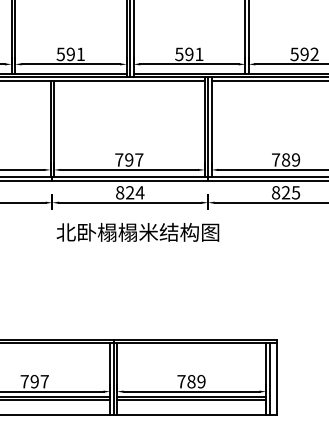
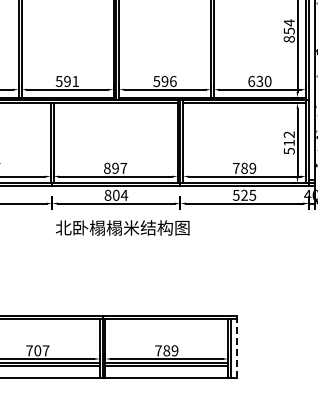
text: (199, 54) -> (173, 81), 591 -> 596
text: (304, 54) -> (259, 81), 592 -> 630
text: (119, 158) -> (107, 167), 797 -> 897
text: (275, 191) -> (235, 194), 825 -> 525
text: (129, 192) -> (115, 195), 824 -> 804
line: (277, 377) -> (237, 347), solid -> dashed
text: (34, 381) -> (37, 350), 797 -> 707

